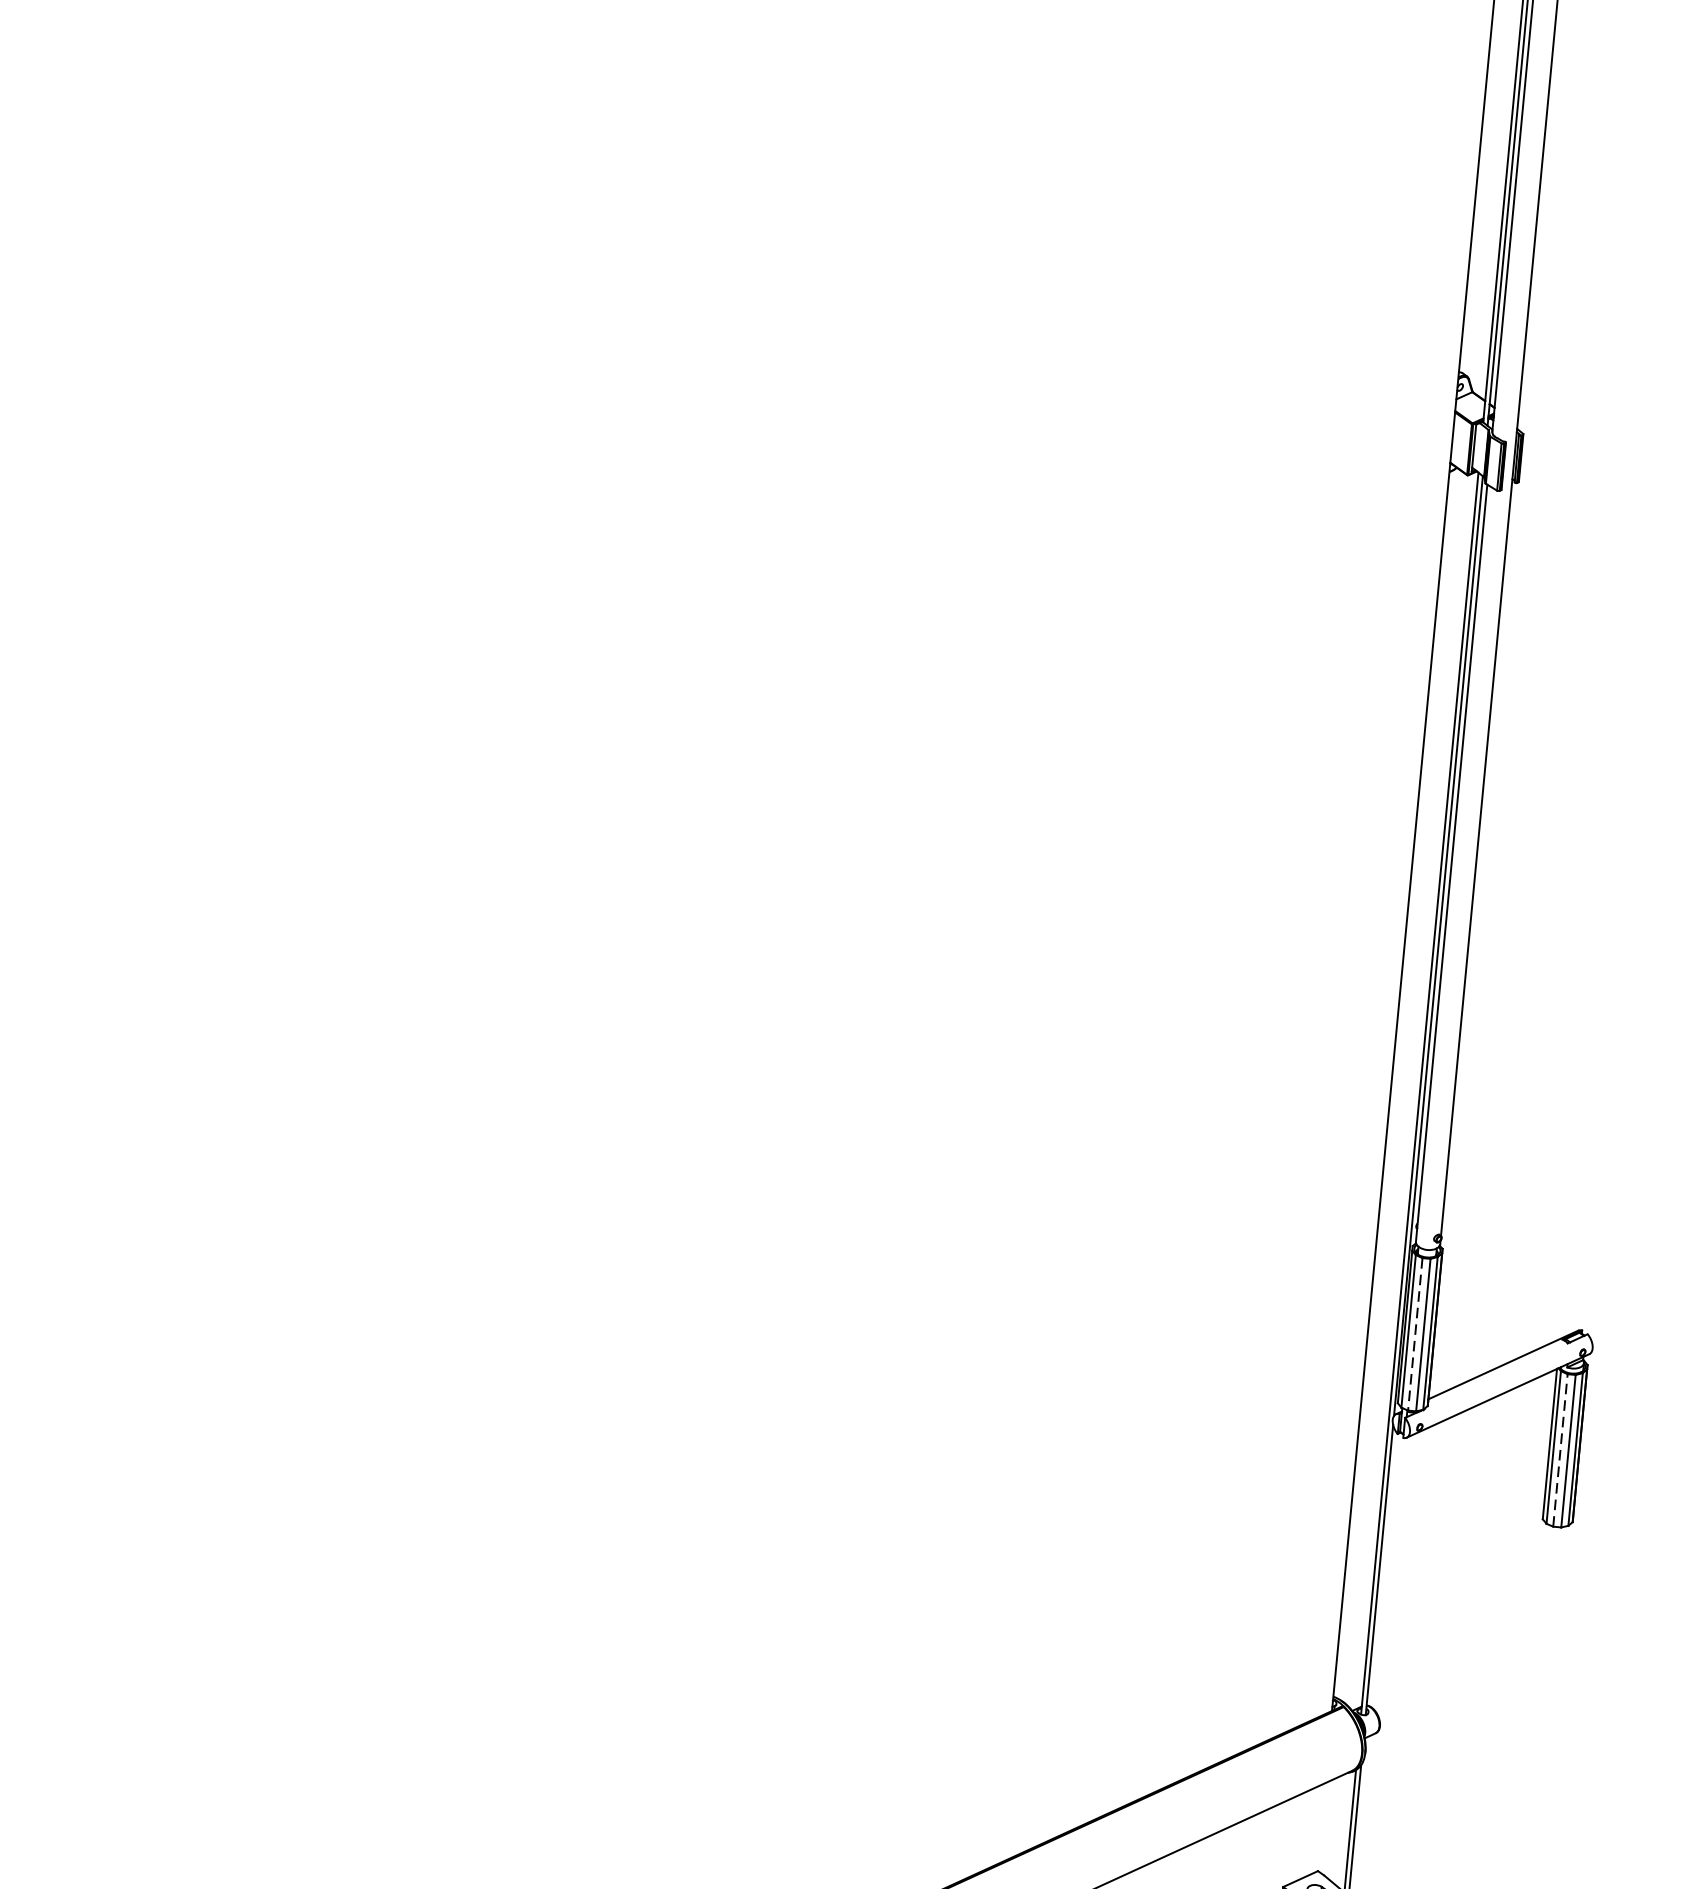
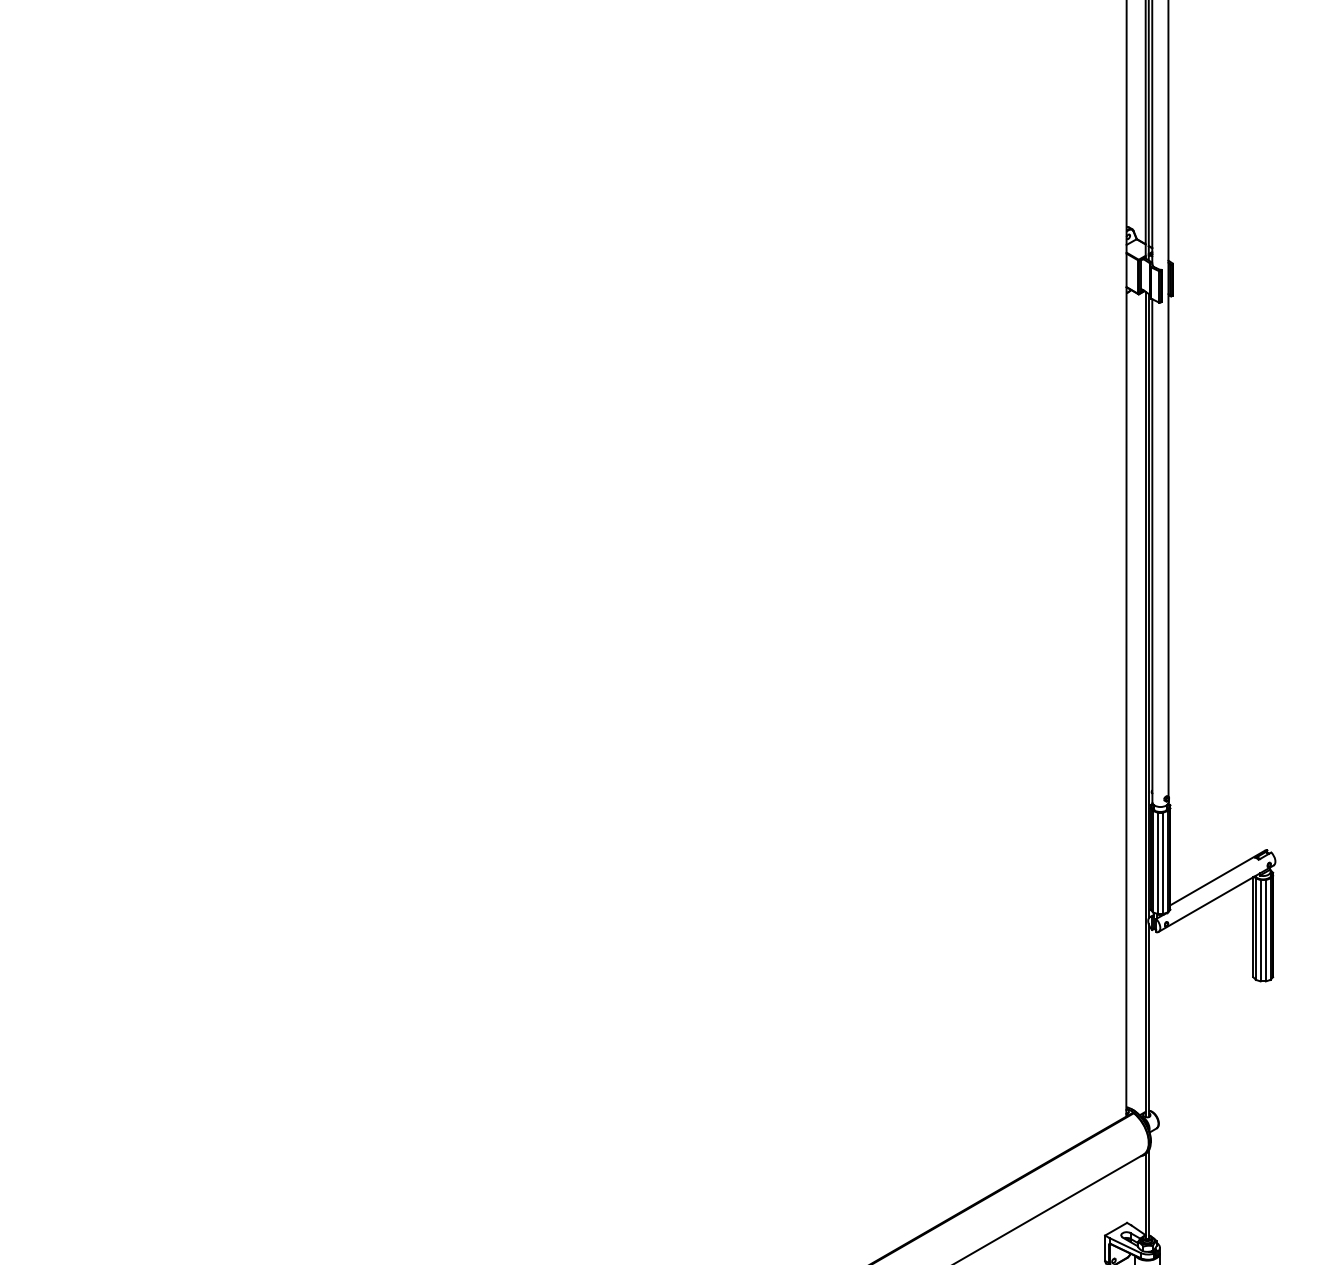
line: (1414, 1334) -> (1157, 863), dashed -> solid
line: (1560, 1450) -> (1260, 930), dashed -> solid

